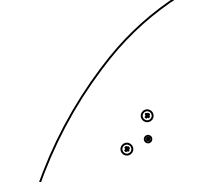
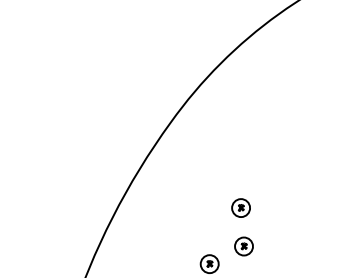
part: (147, 138) -> (242, 245), size x1.67

